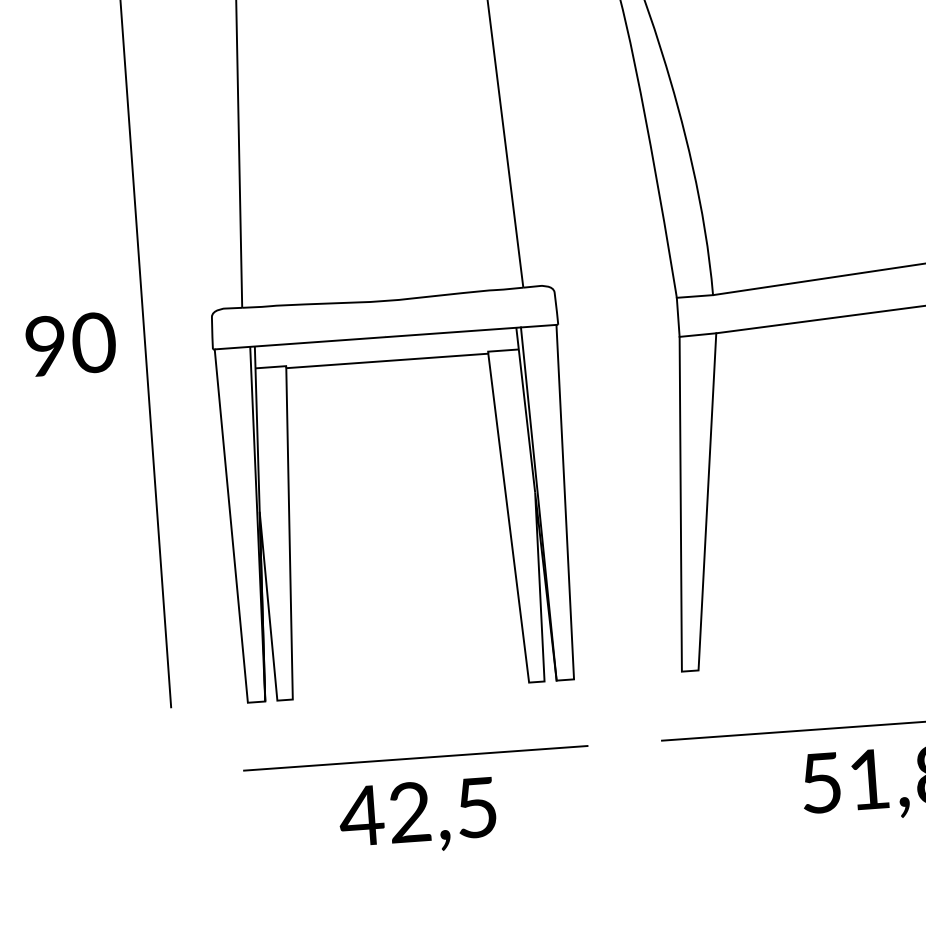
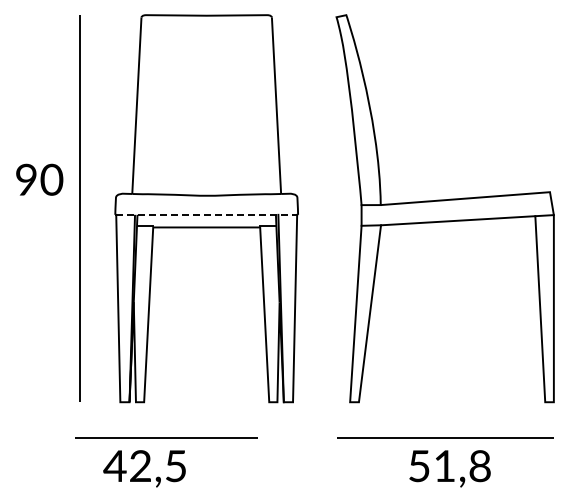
line: (387, 336) -> (207, 214), solid -> dashed
text: (70, 343) -> (39, 179), moved
line: (415, 757) -> (166, 437), moved
text: (417, 816) -> (144, 468), moved

